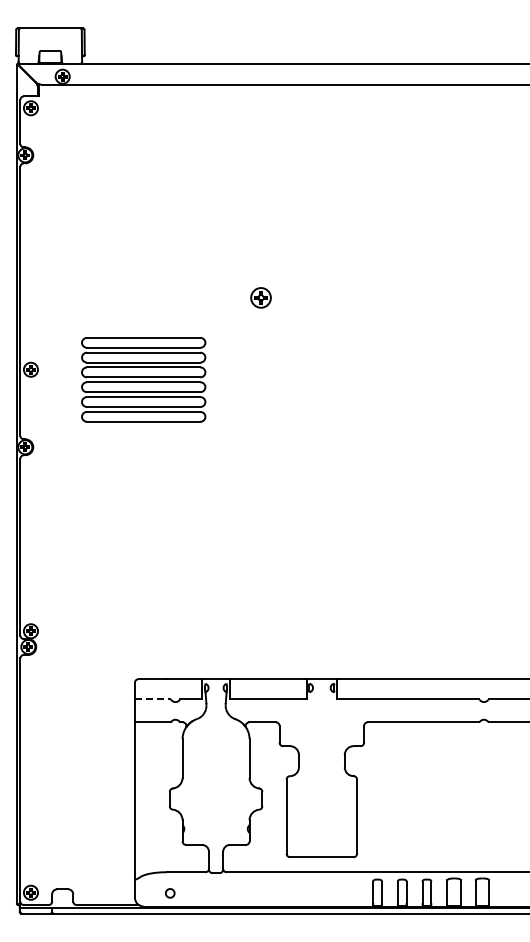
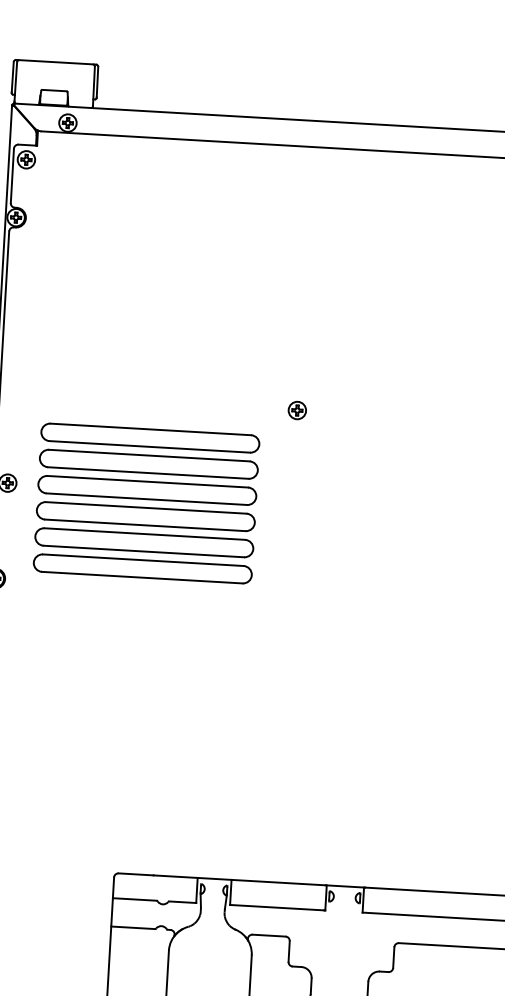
part: (260, 297) -> (296, 410), size x0.71
part: (143, 379) -> (146, 503), size x1.43
line: (152, 699) -> (134, 899), dashed -> solid

